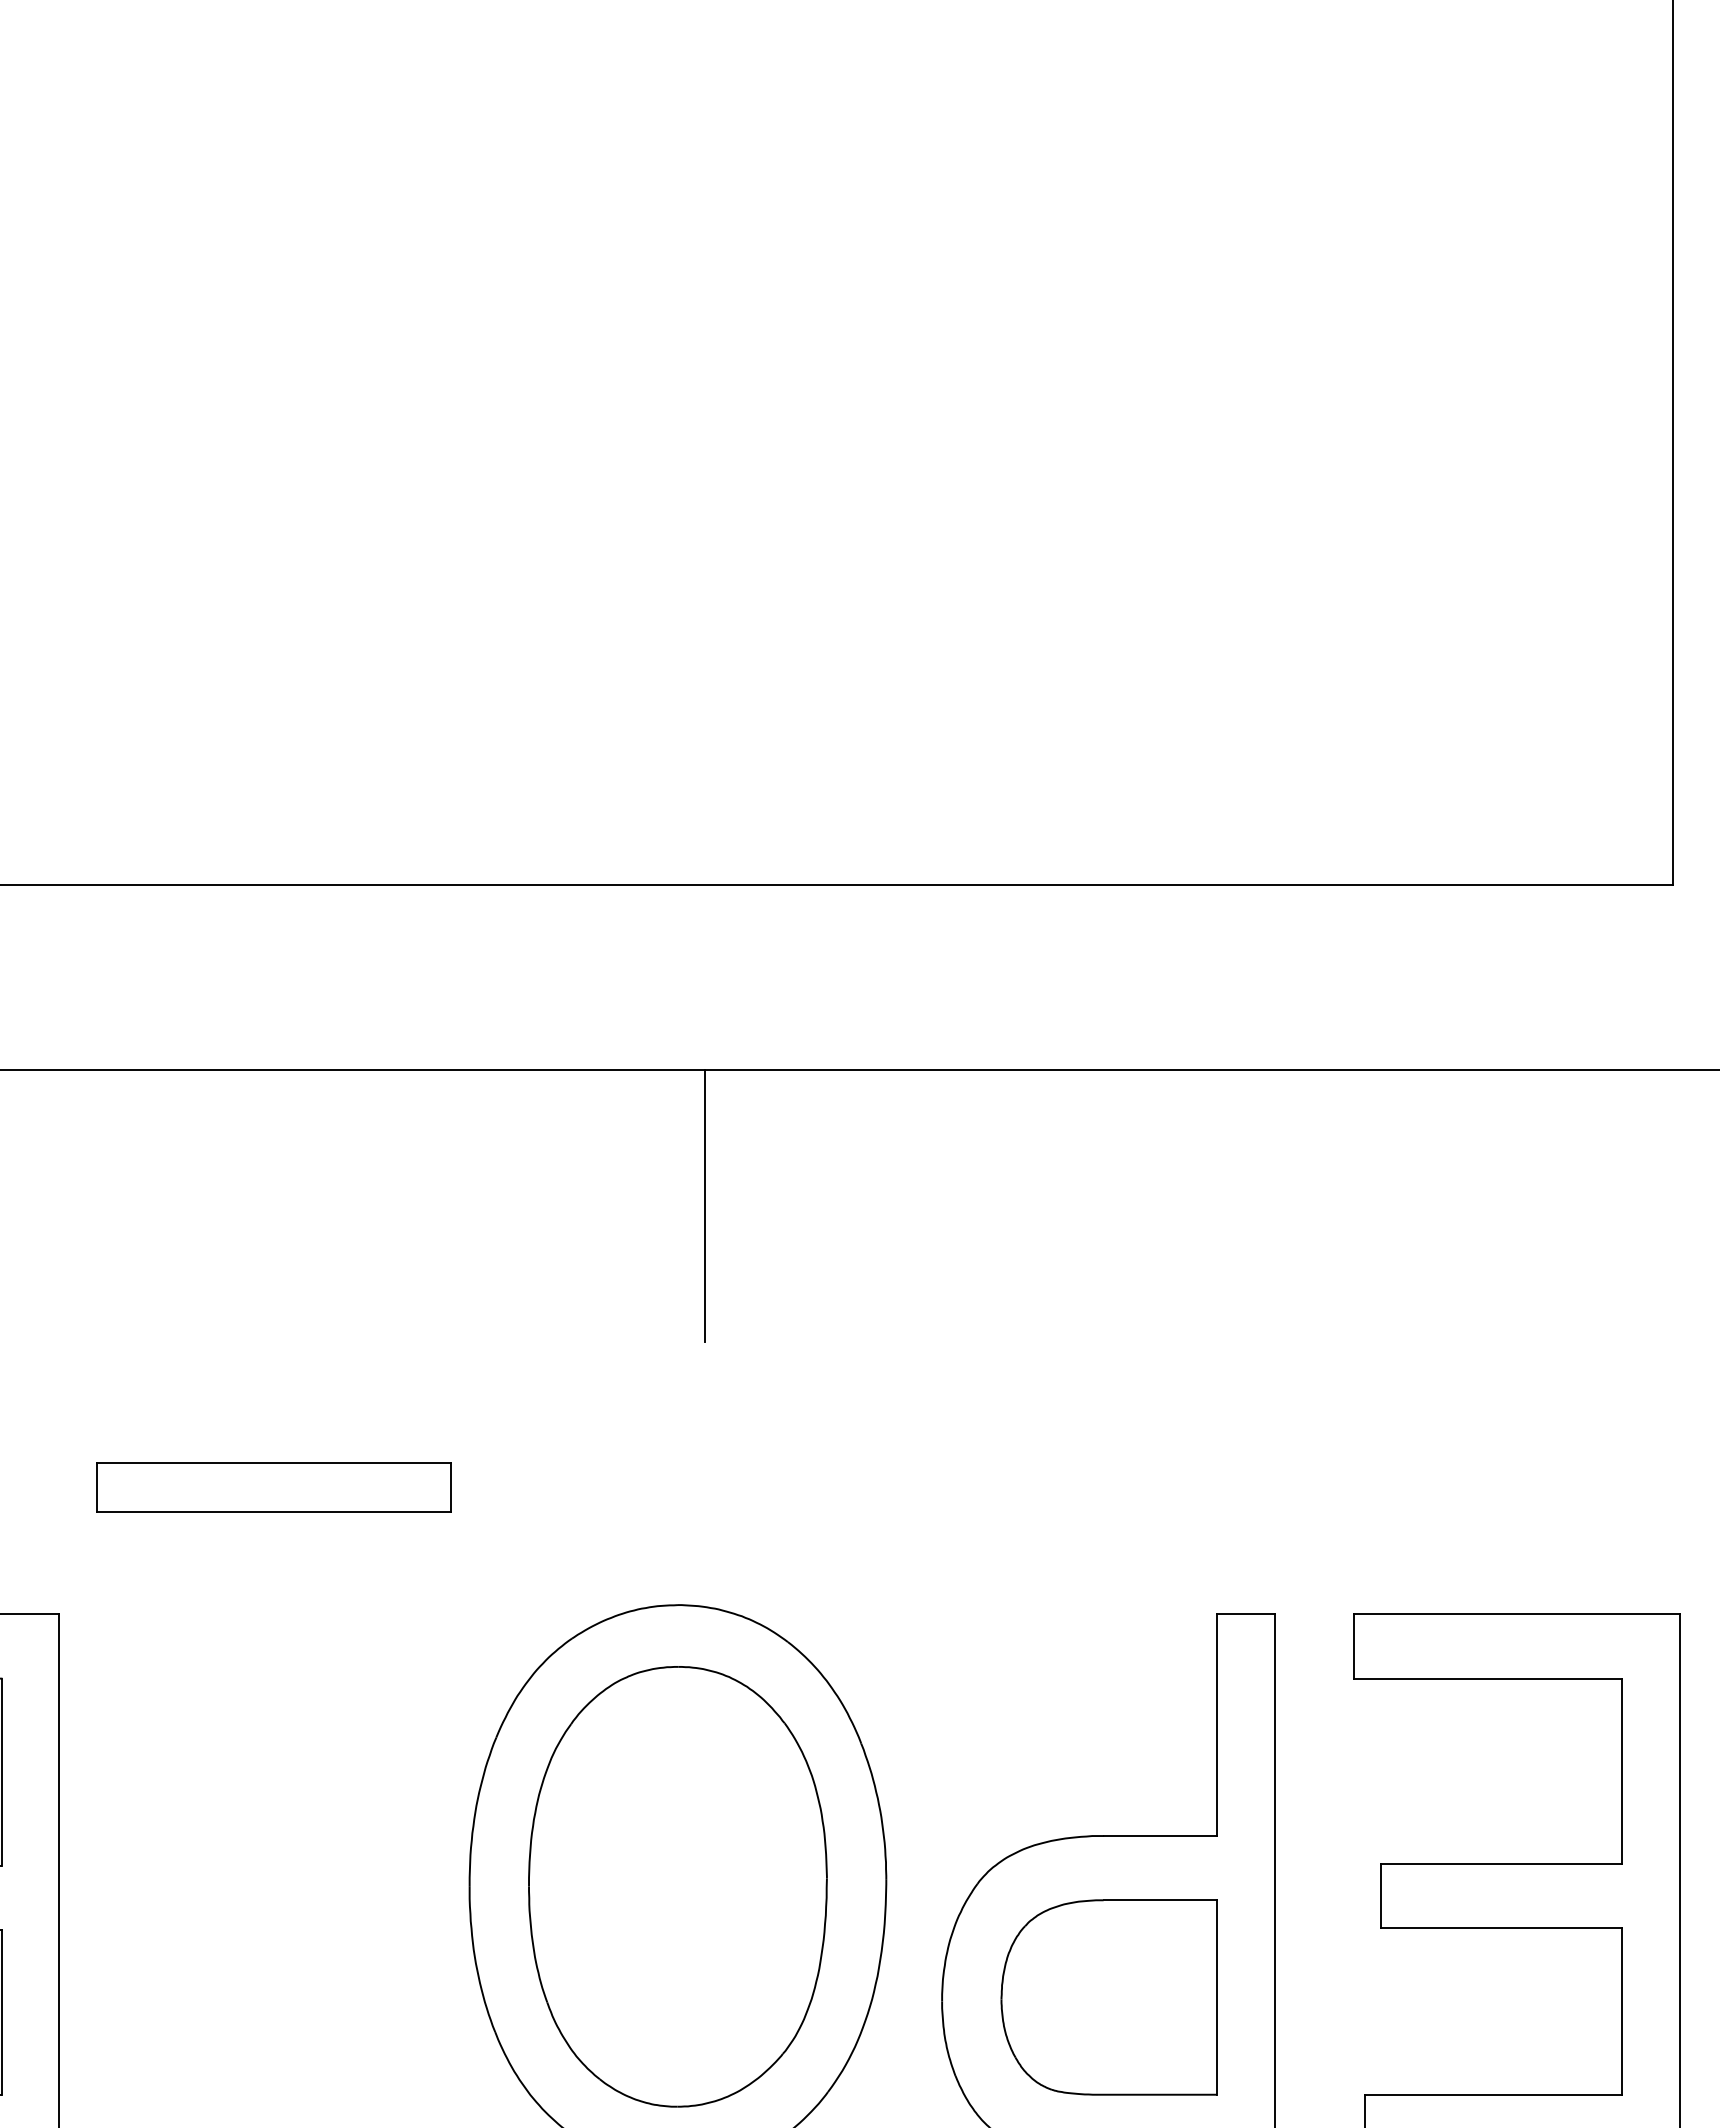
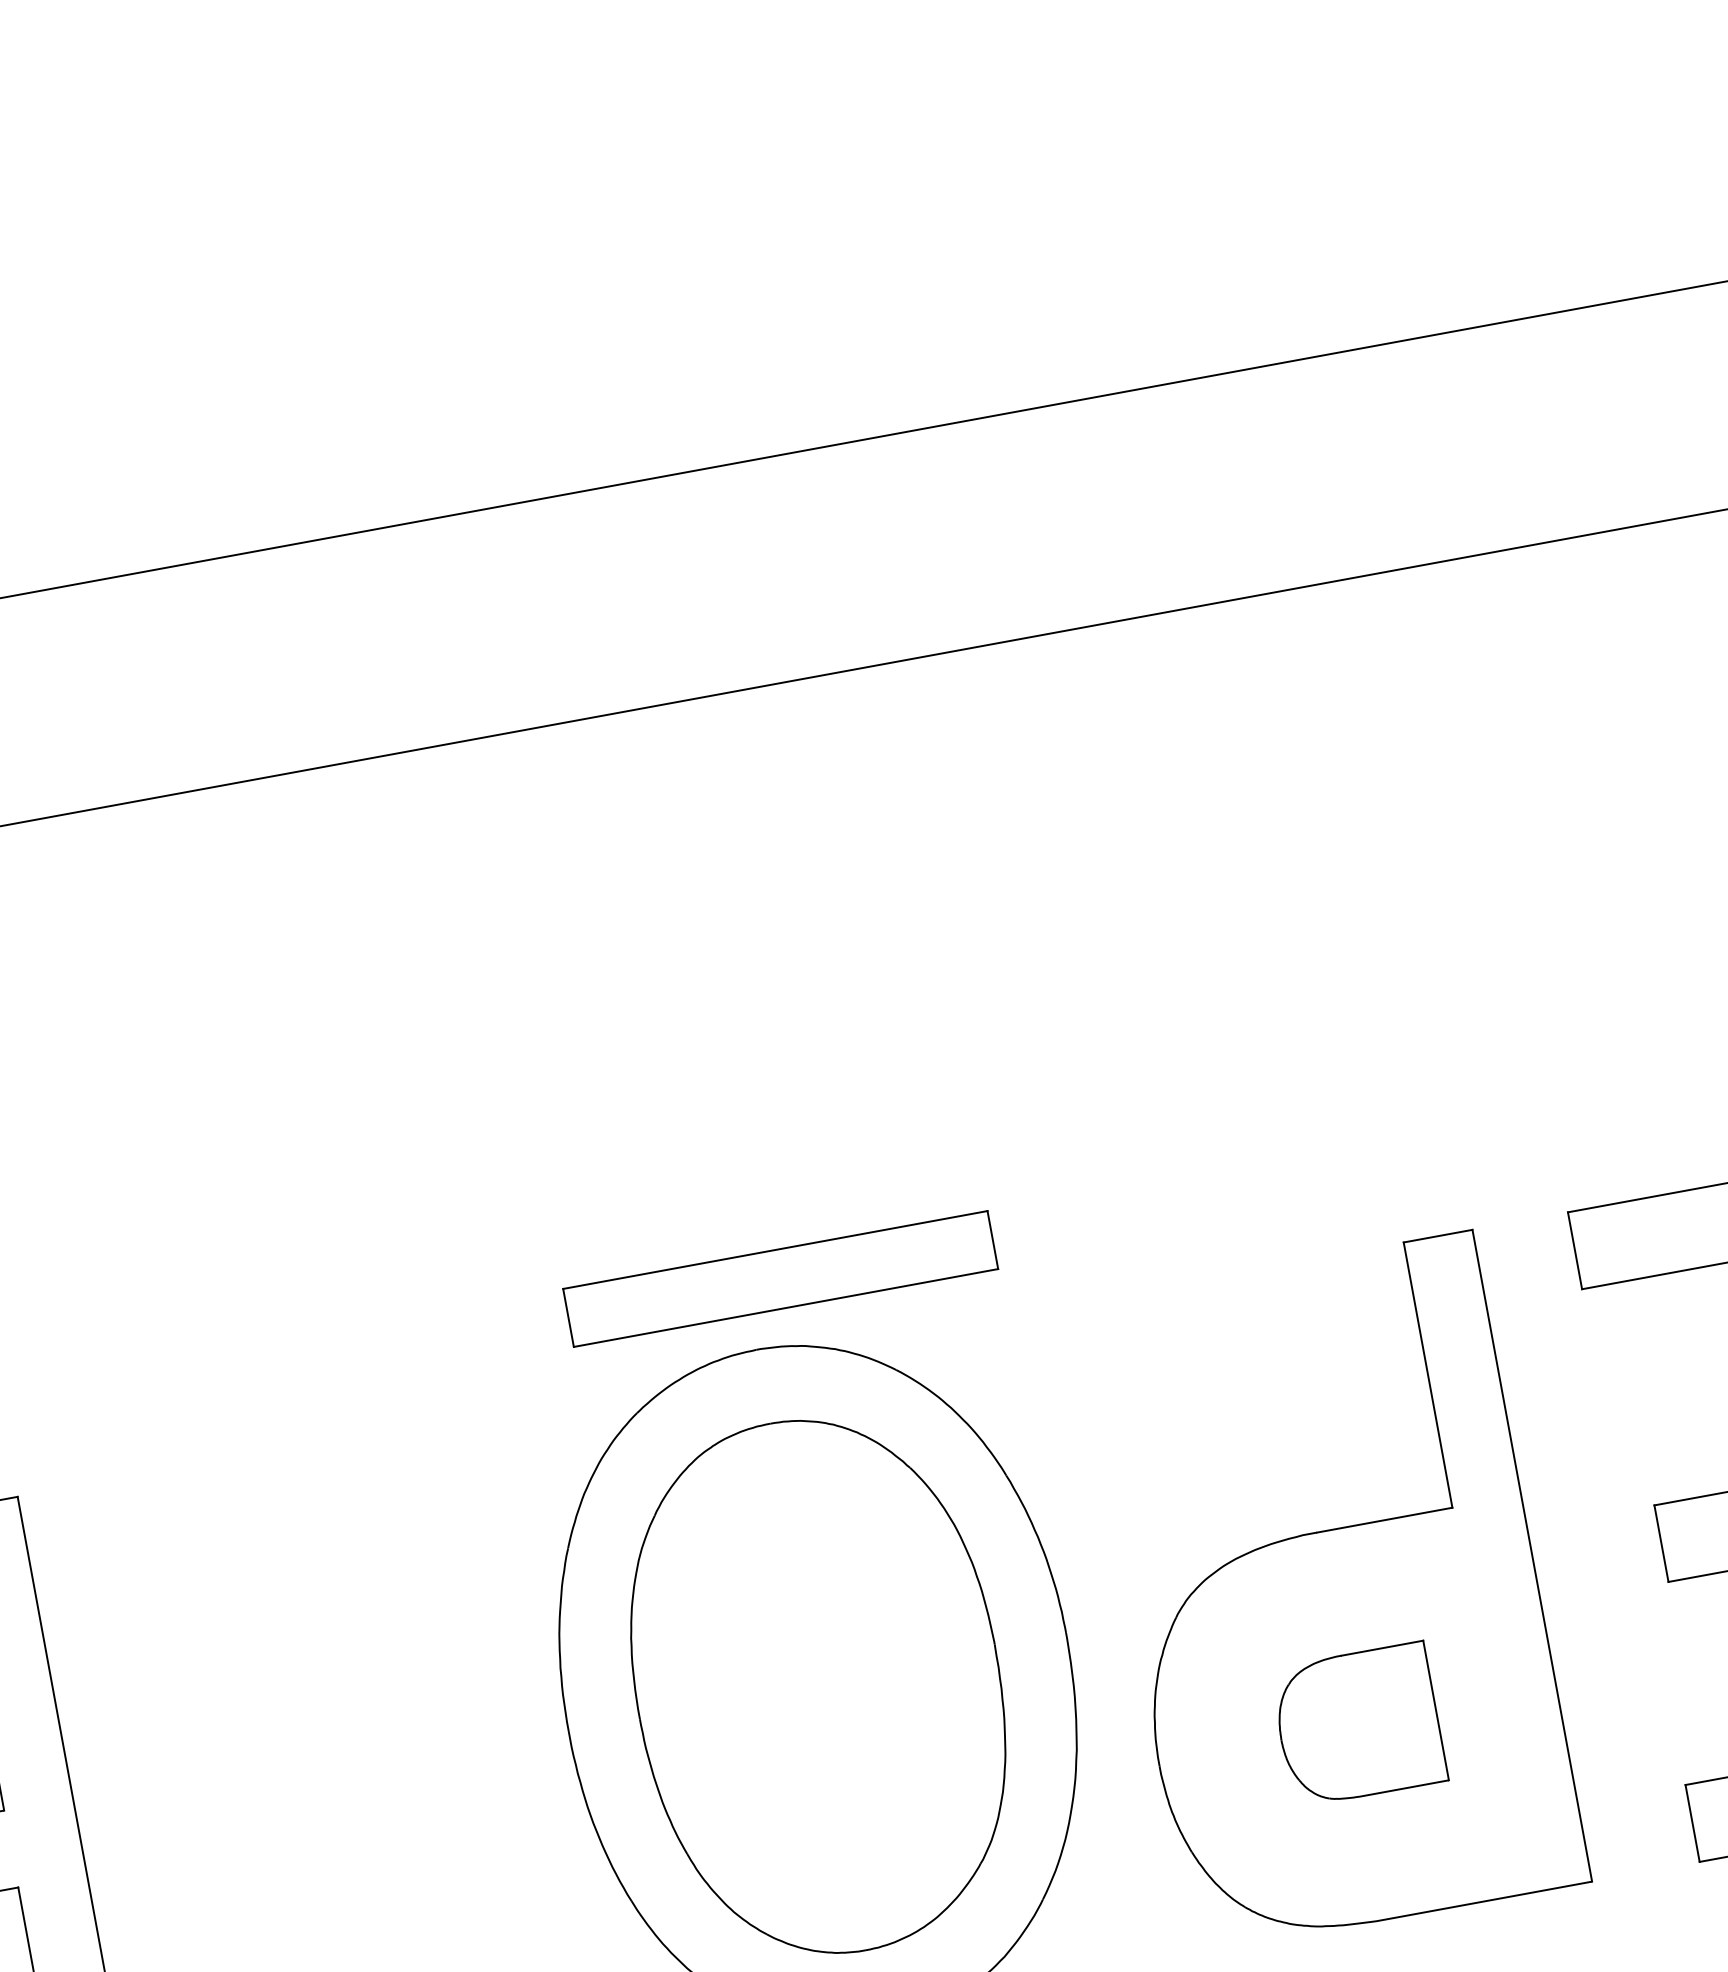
line: (704, 1205) -> (700, 865), removed
part: (273, 1487) -> (779, 1279), moved
part: (1108, 1997) -> (1357, 1724), size x0.6

